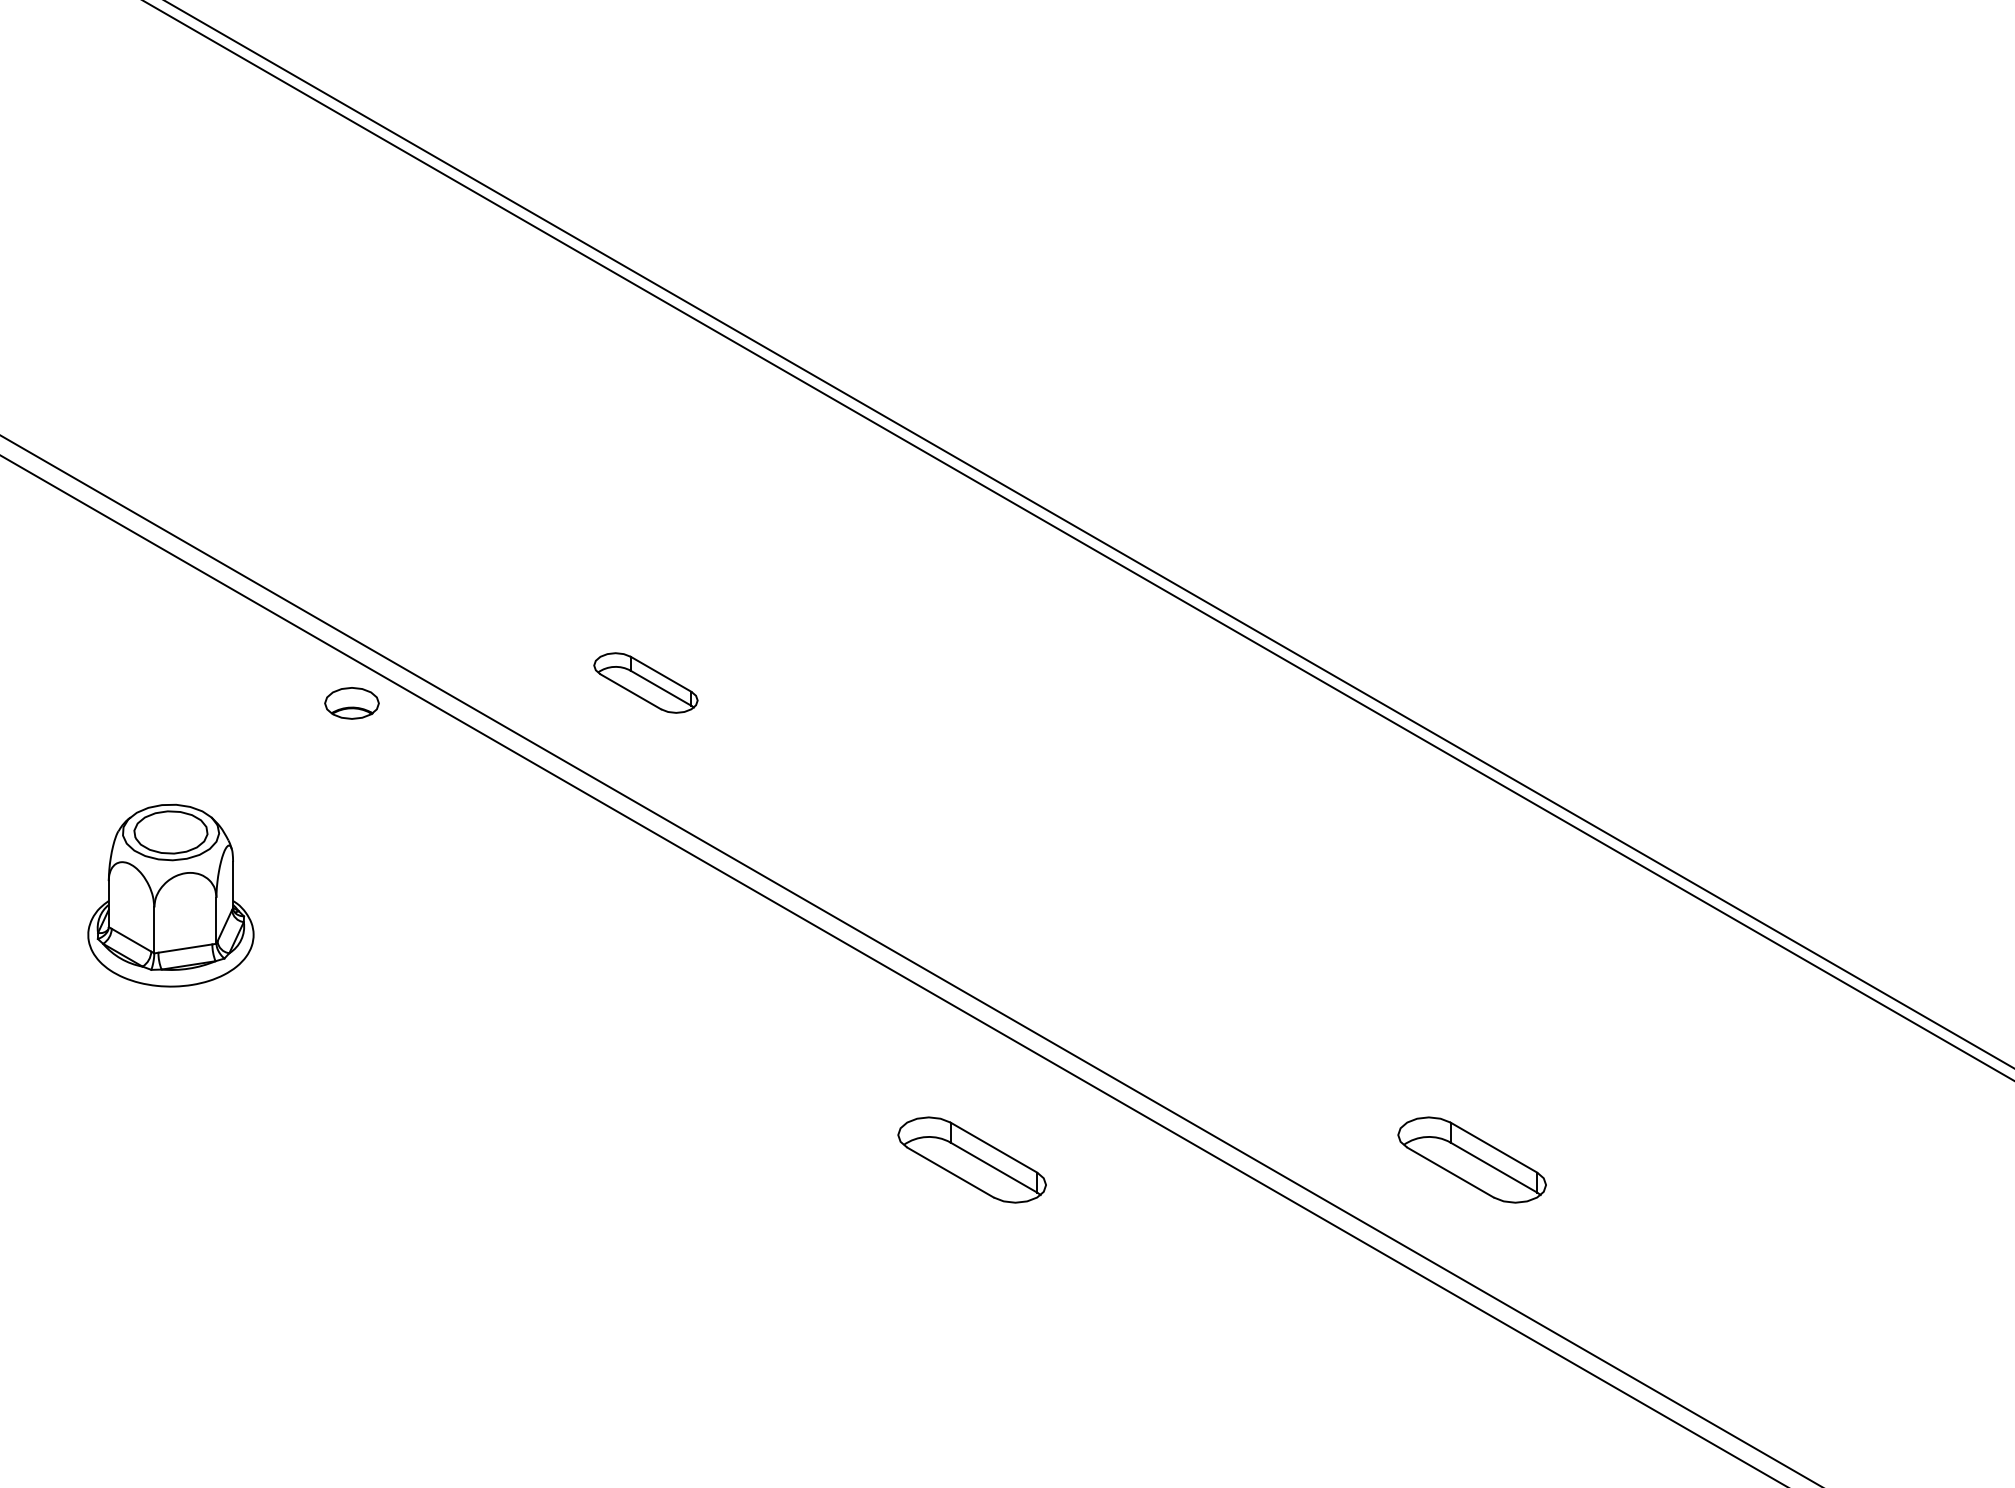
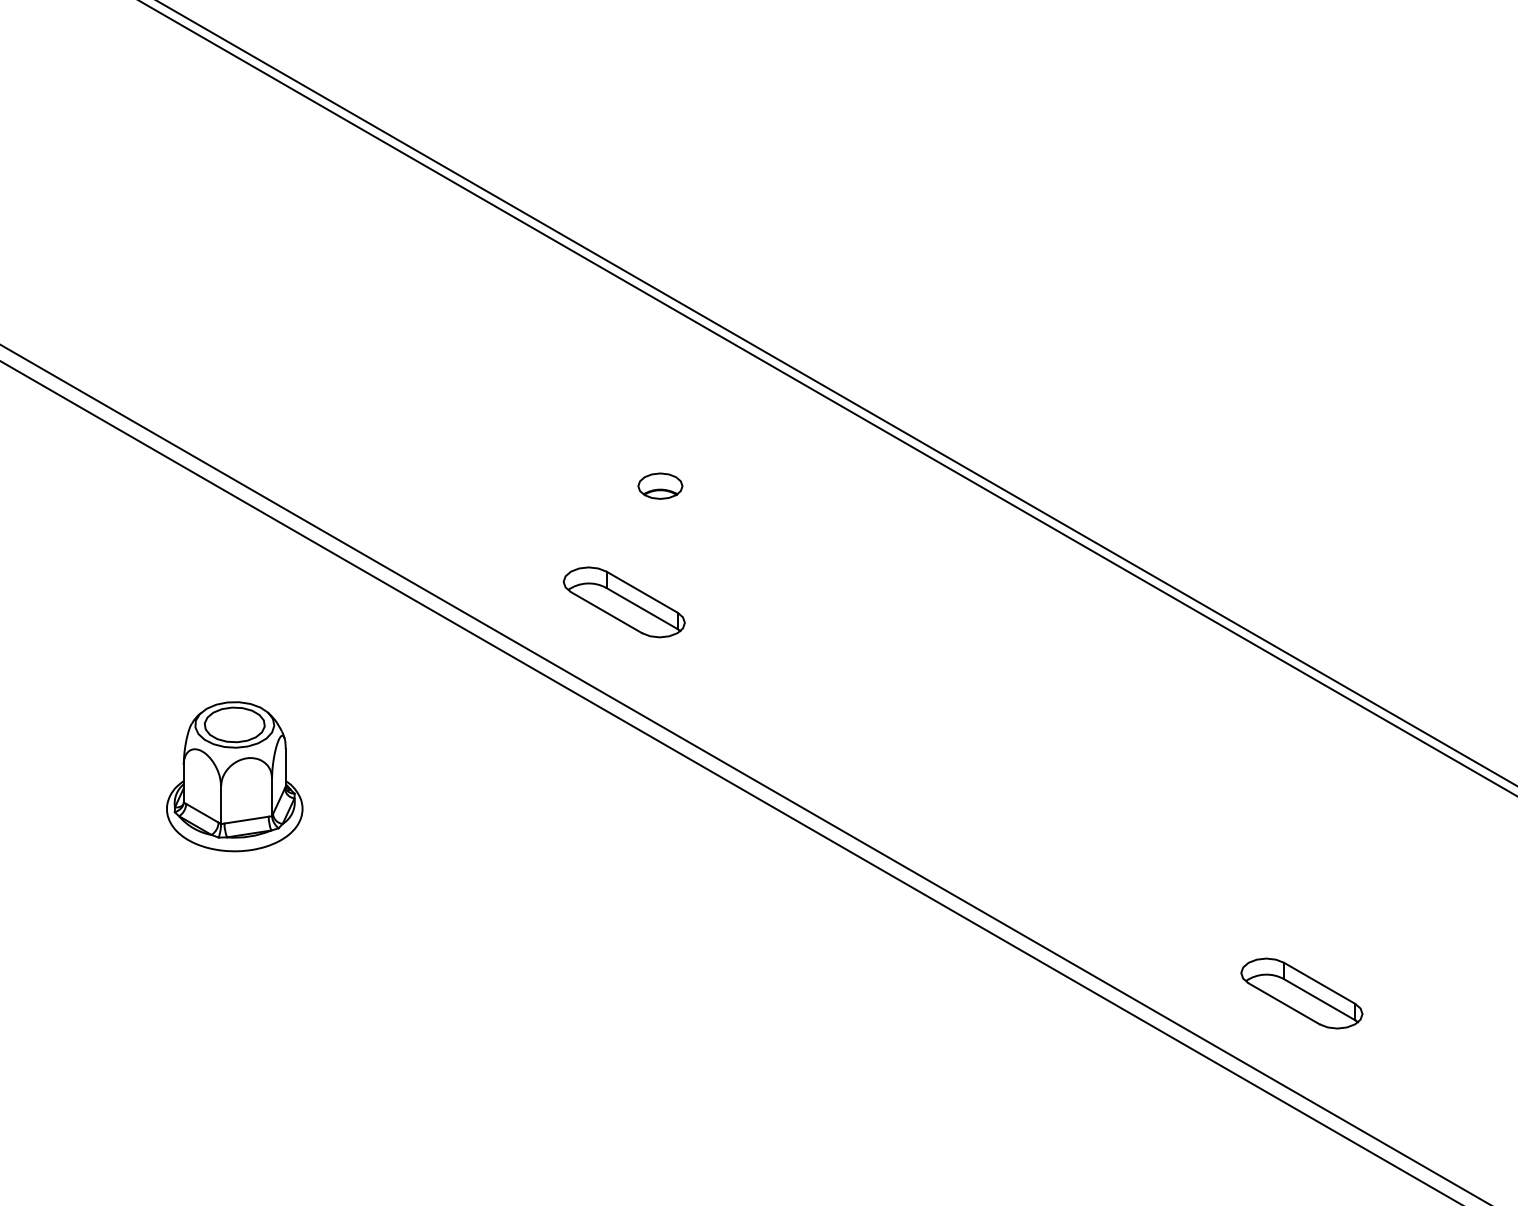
part: (645, 682) -> (623, 601), size x1.43
part: (351, 703) -> (660, 486), moved
part: (971, 1159) -> (891, 993), removed

